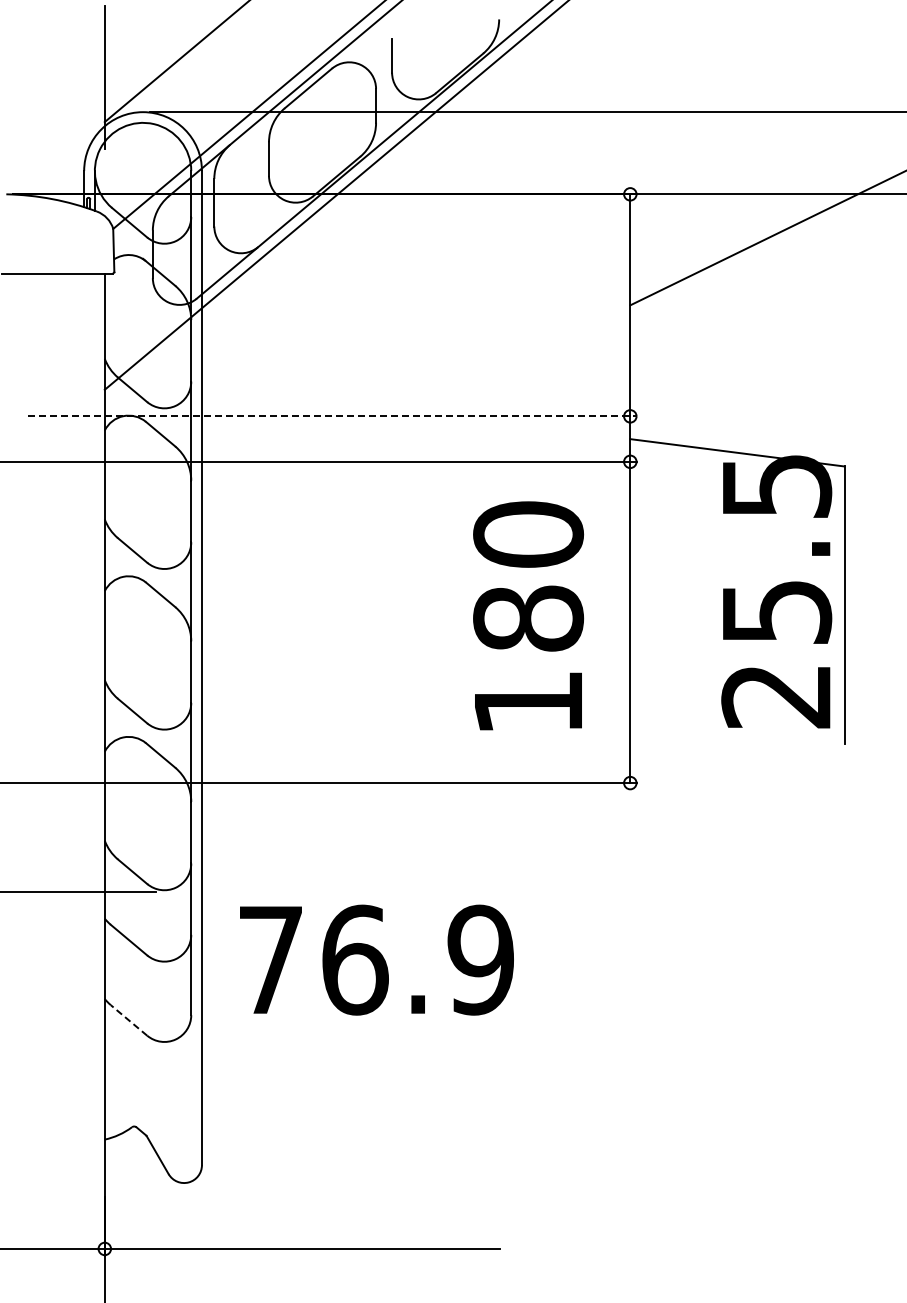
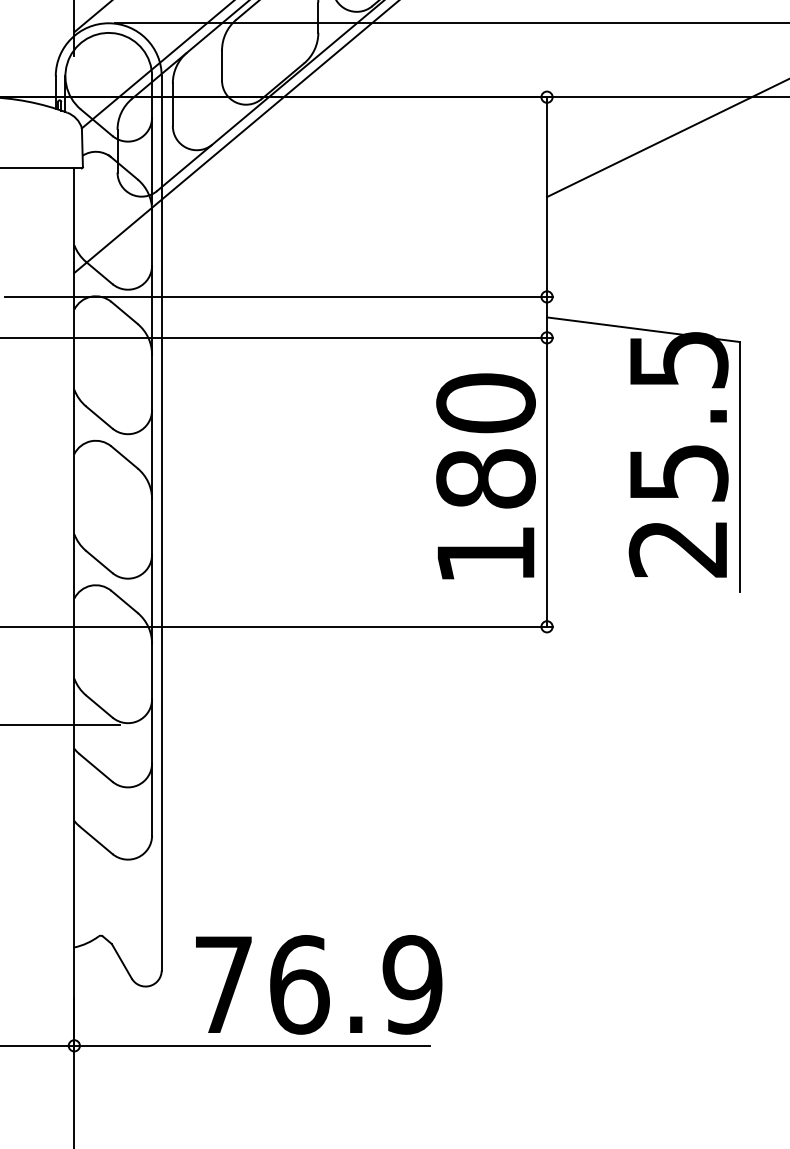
line: (332, 416) -> (279, 297), dashed -> solid
text: (528, 615) -> (486, 476), moved
text: (376, 959) -> (318, 984), moved
line: (129, 1020) -> (96, 840), dashed -> solid

